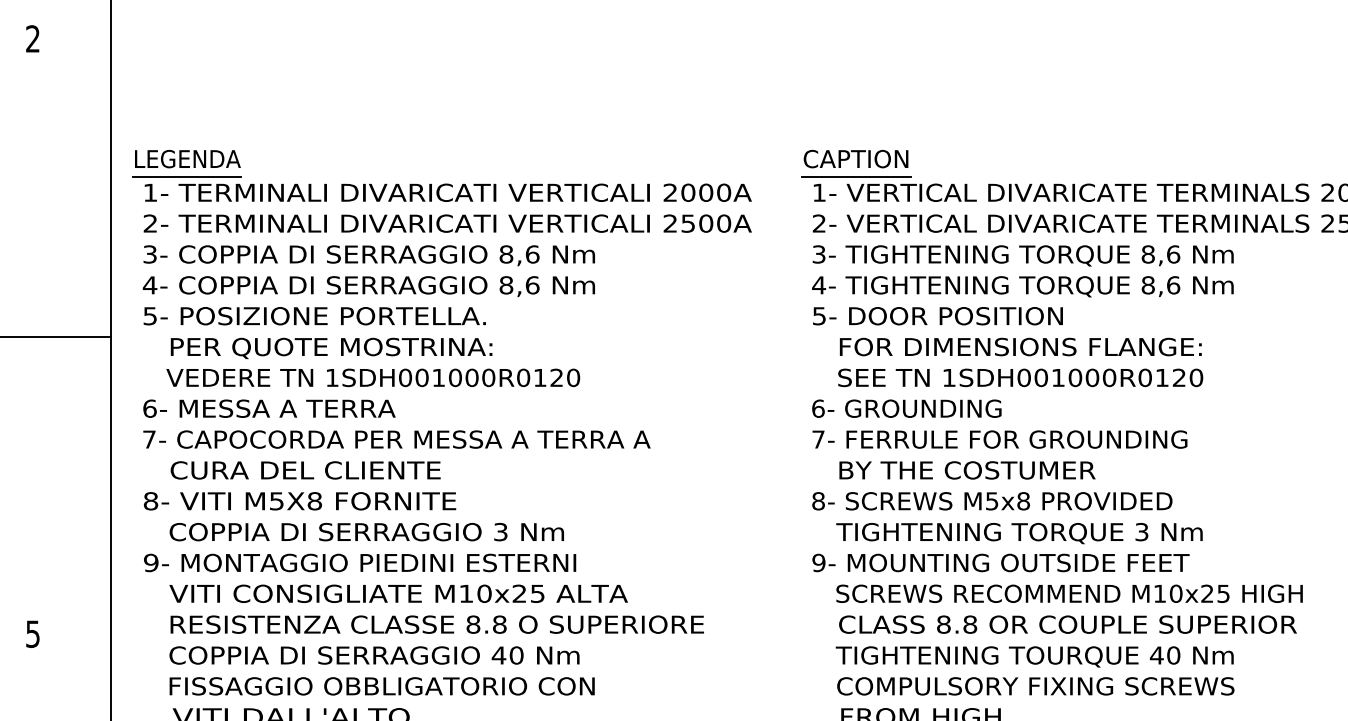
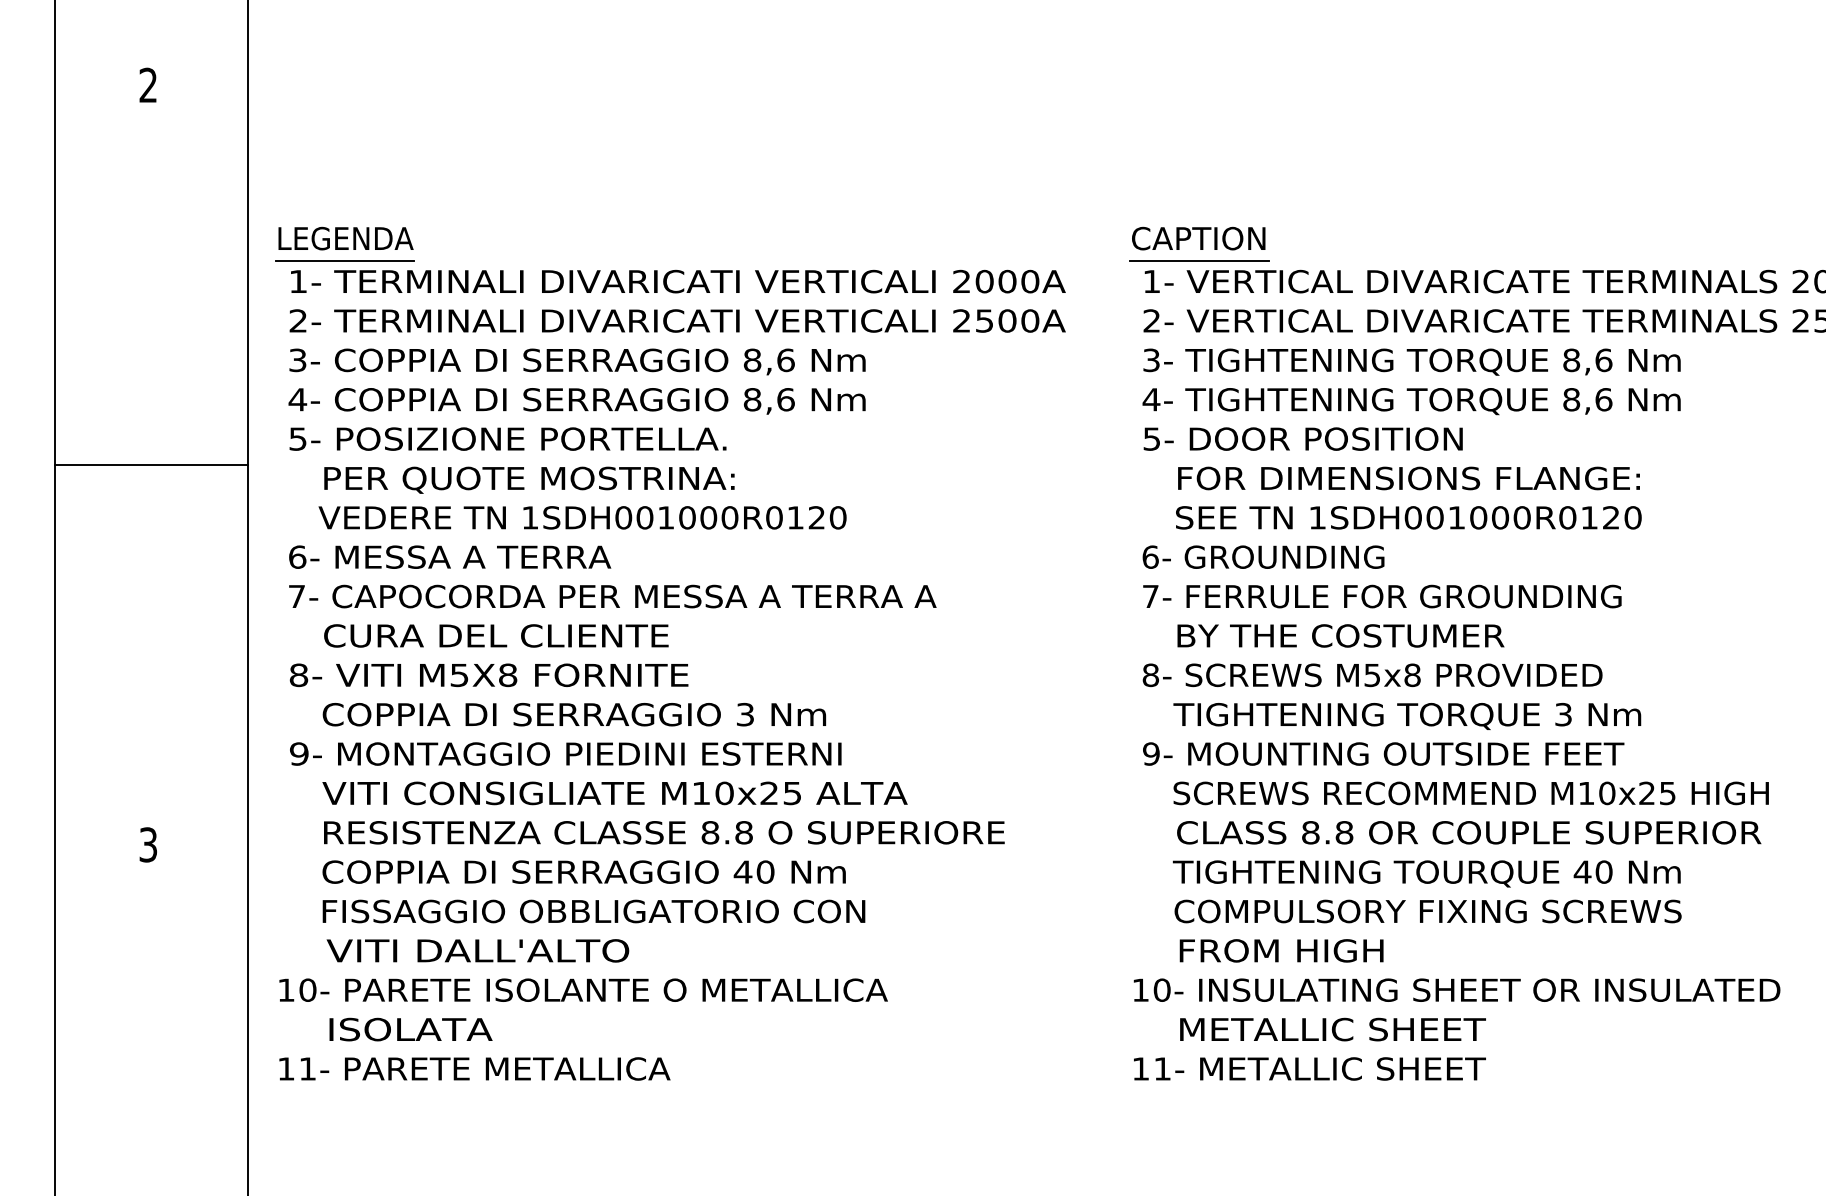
text: (33, 633) -> (148, 844), 5 -> 3

